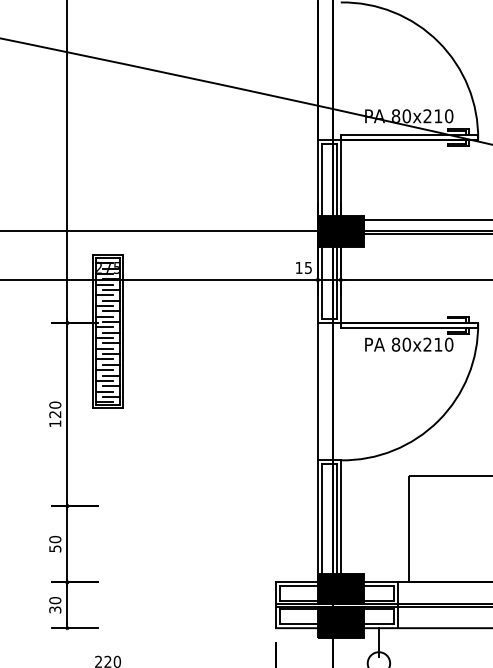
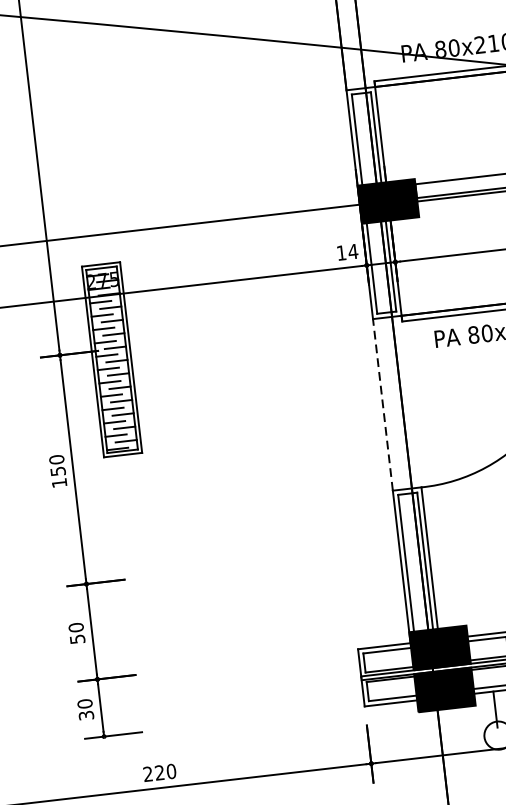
text: (308, 268) -> (353, 252), 15 -> 14
line: (317, 391) -> (382, 404), solid -> dashed
text: (55, 414) -> (58, 471), 120 -> 150

